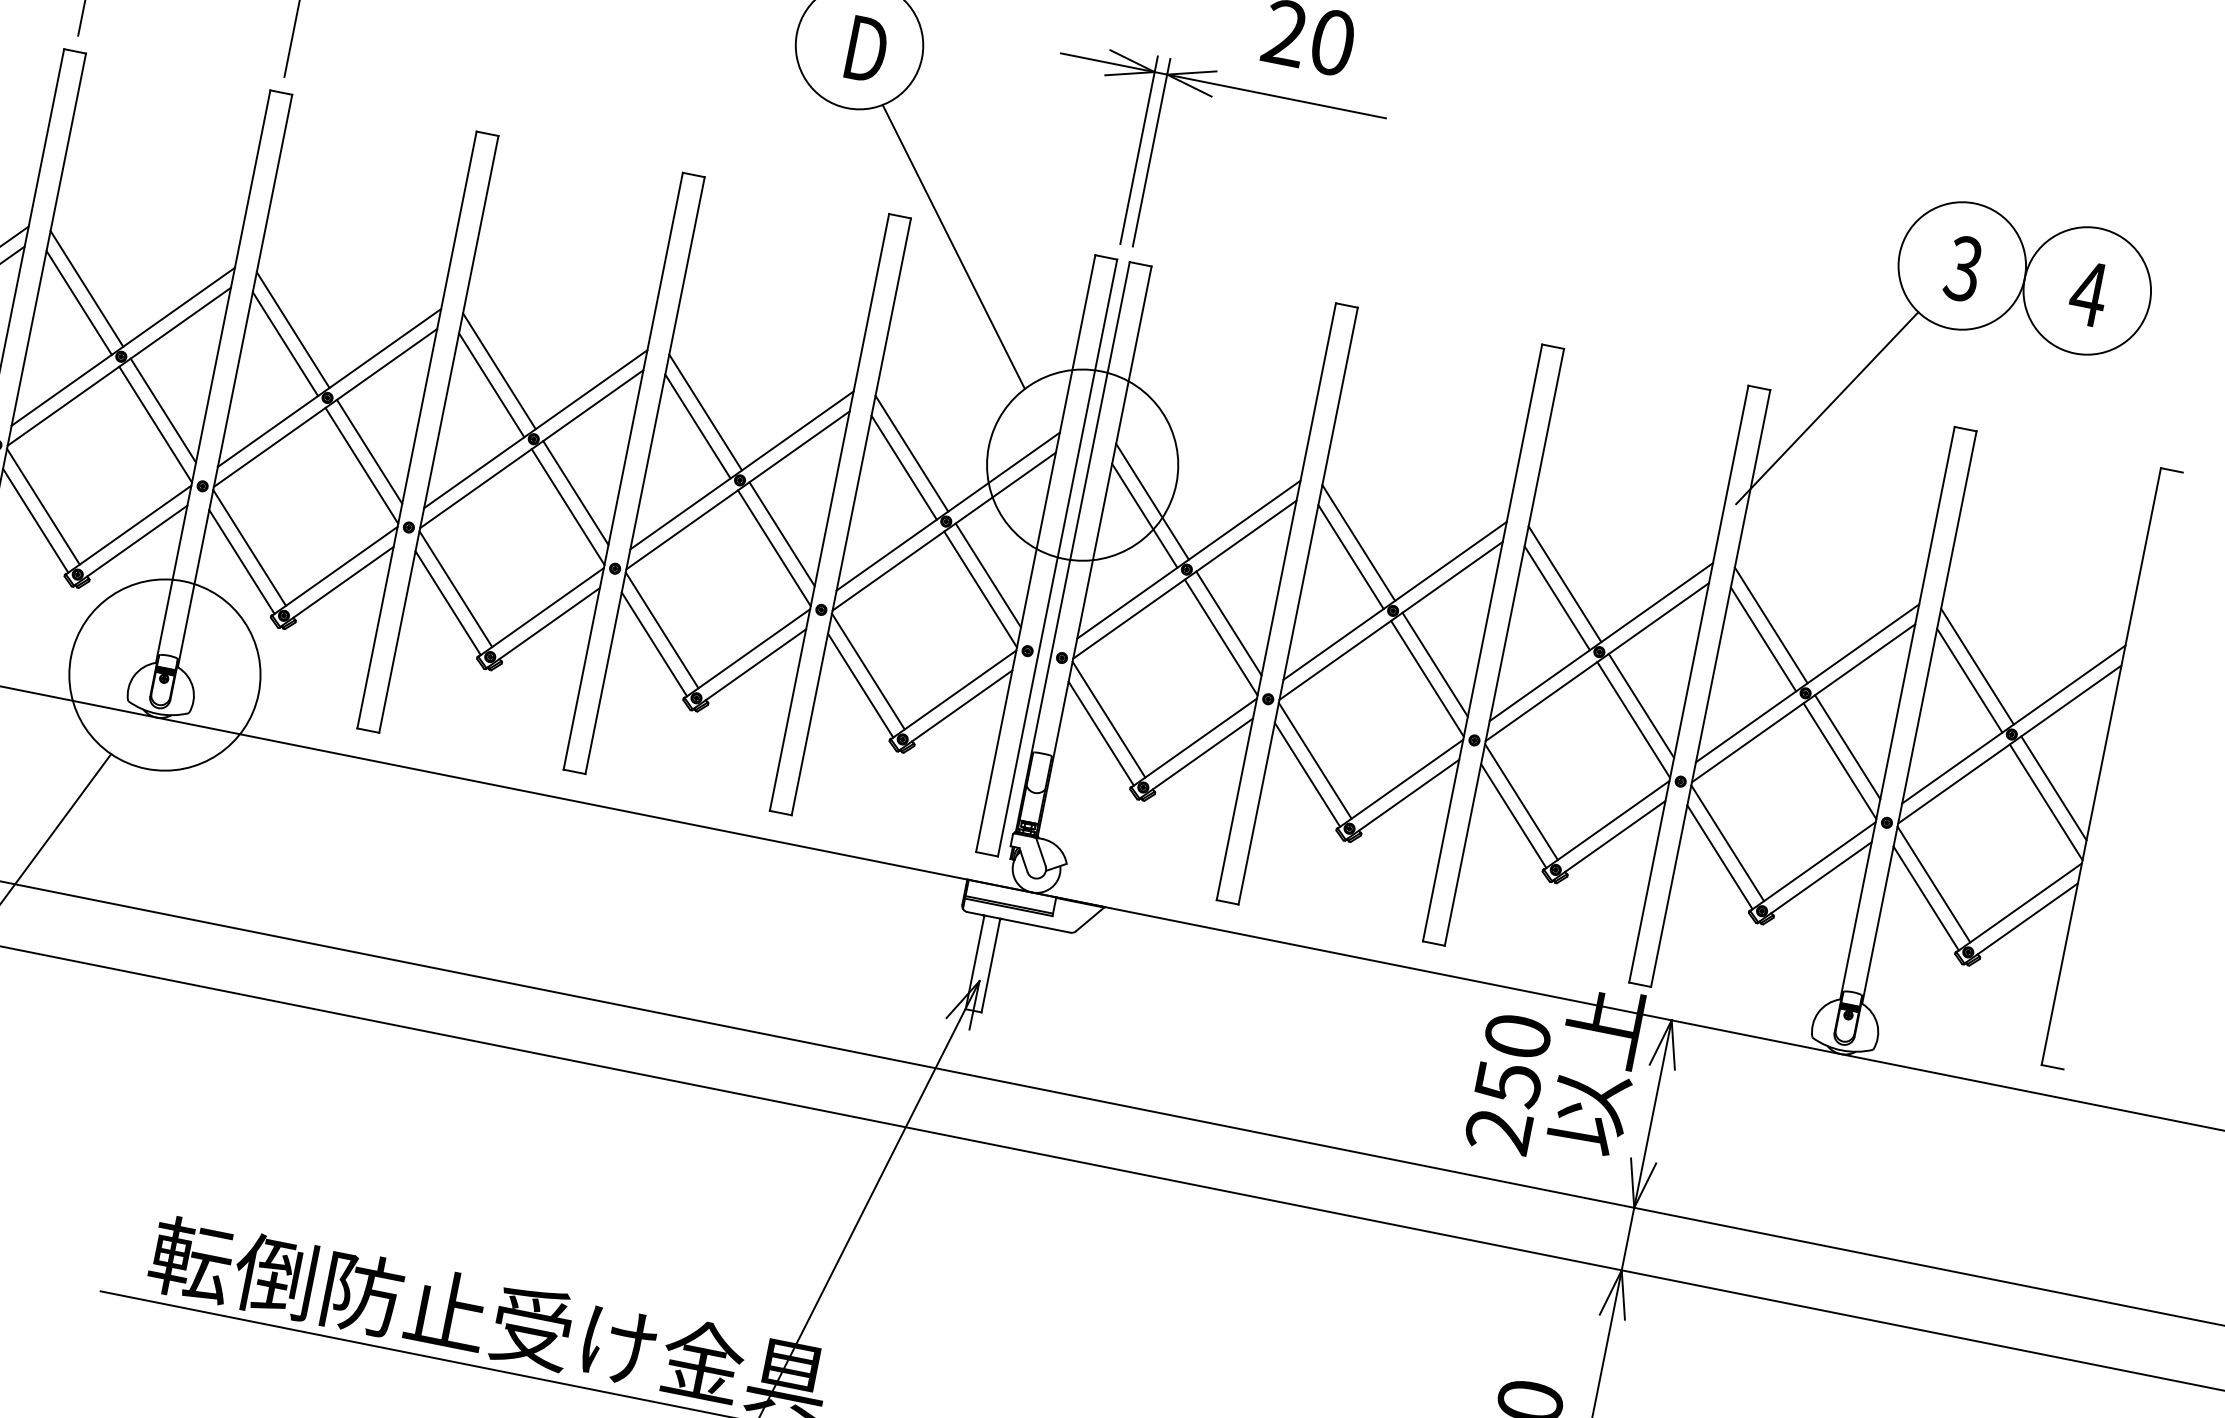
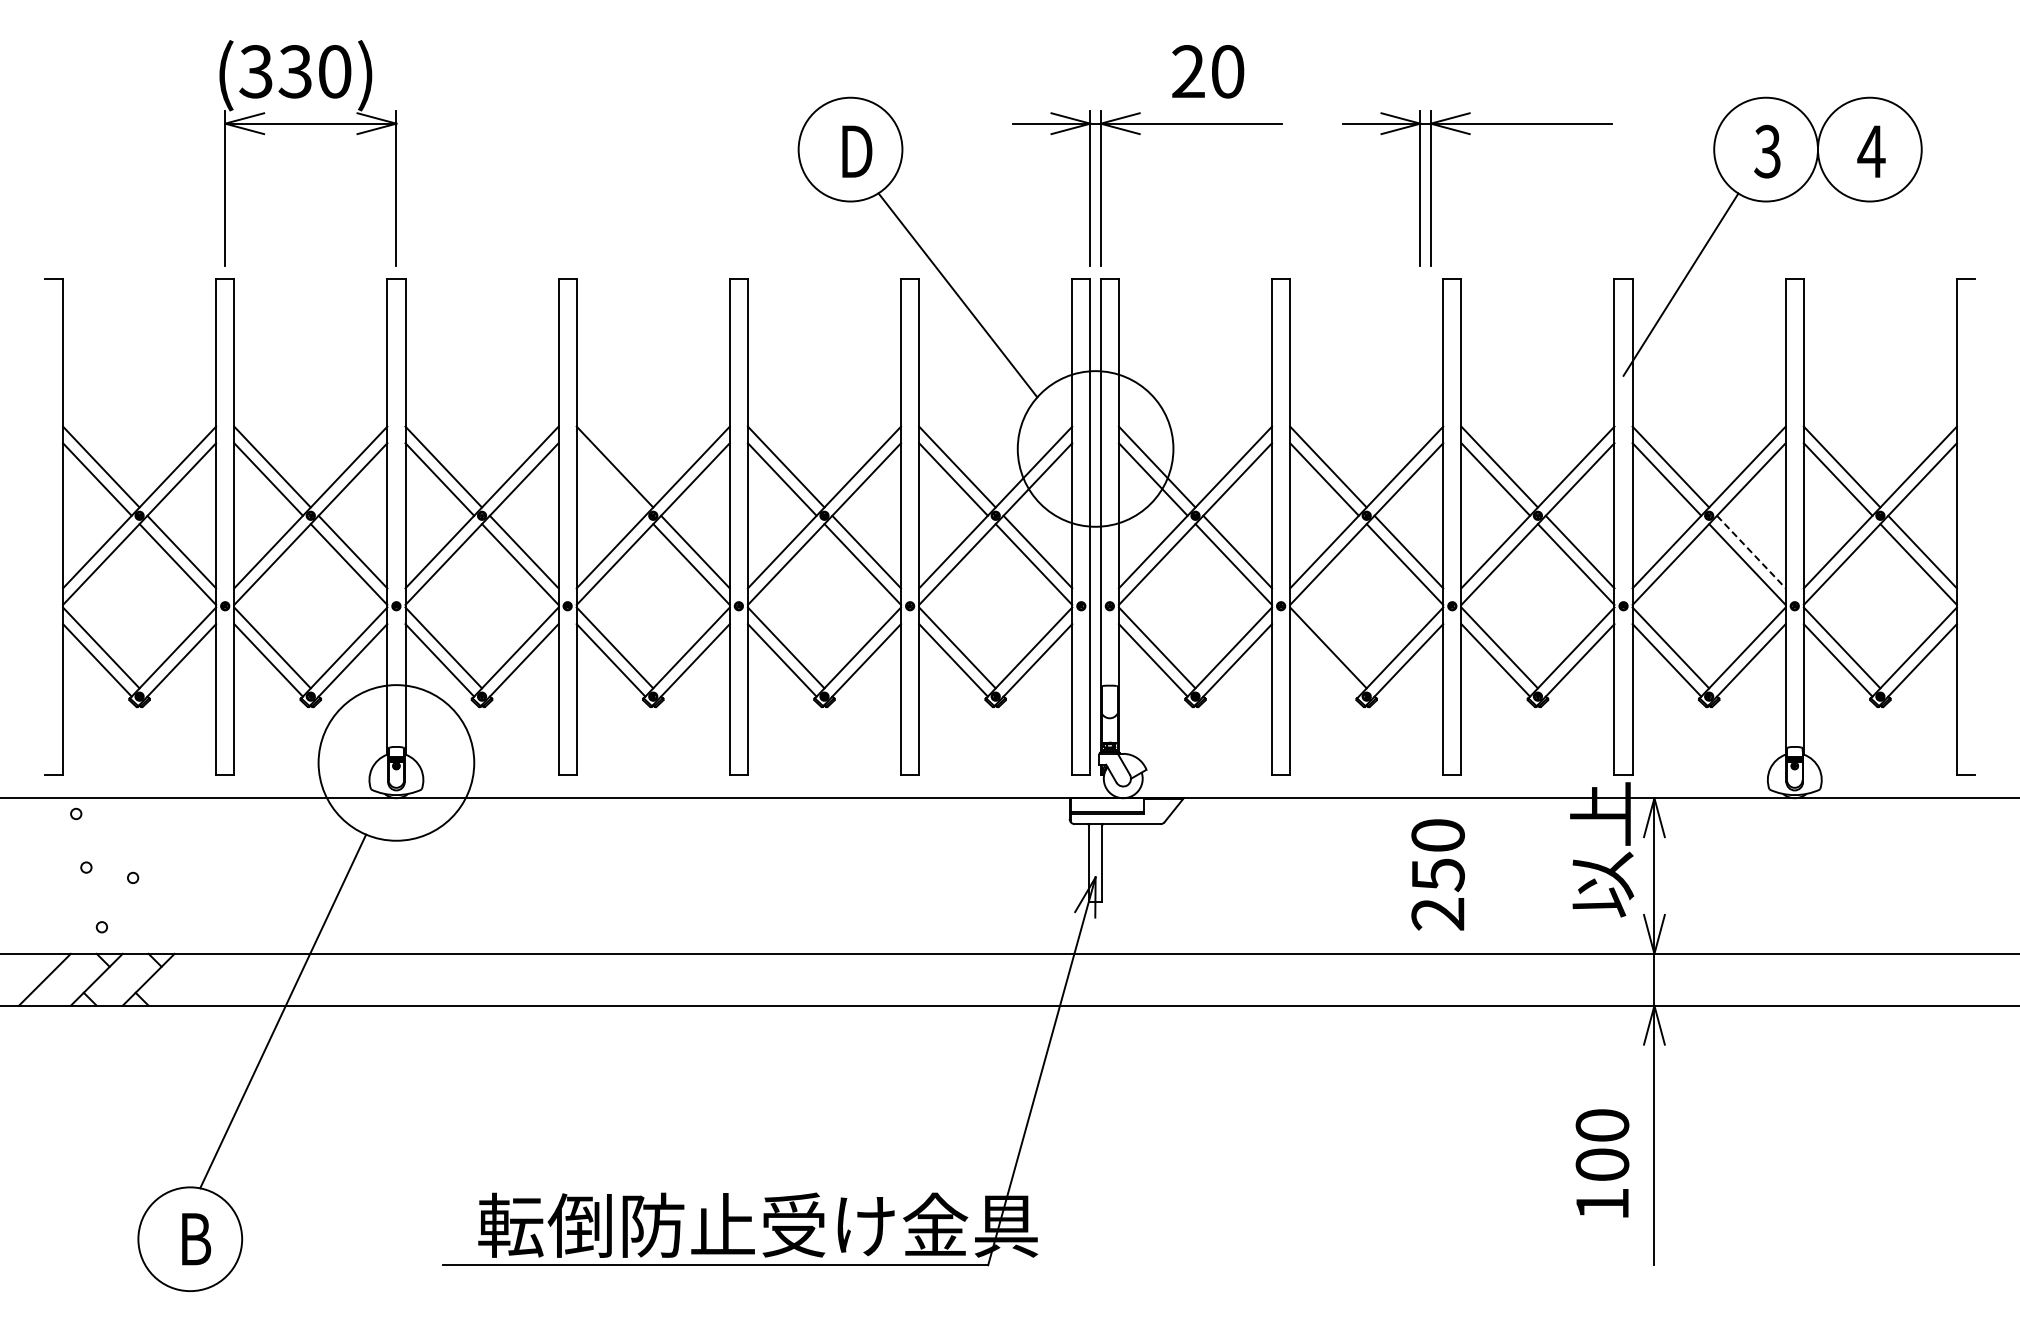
part: (1549, 232) -> (1431, 188), added
line: (491, 385) -> (610, 479), removed
line: (1847, 747) -> (1751, 552), solid -> dashed
line: (1307, 775) -> (1324, 660), removed
text: (1507, 1083) -> (1437, 874), moved

